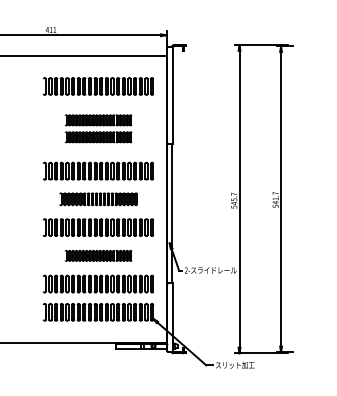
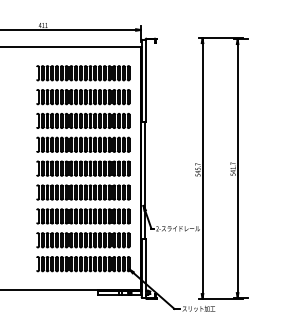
part: (98, 128) -> (83, 108), size x1.67
part: (98, 199) -> (83, 168), size x1.43
part: (98, 255) -> (83, 216), size x1.67

